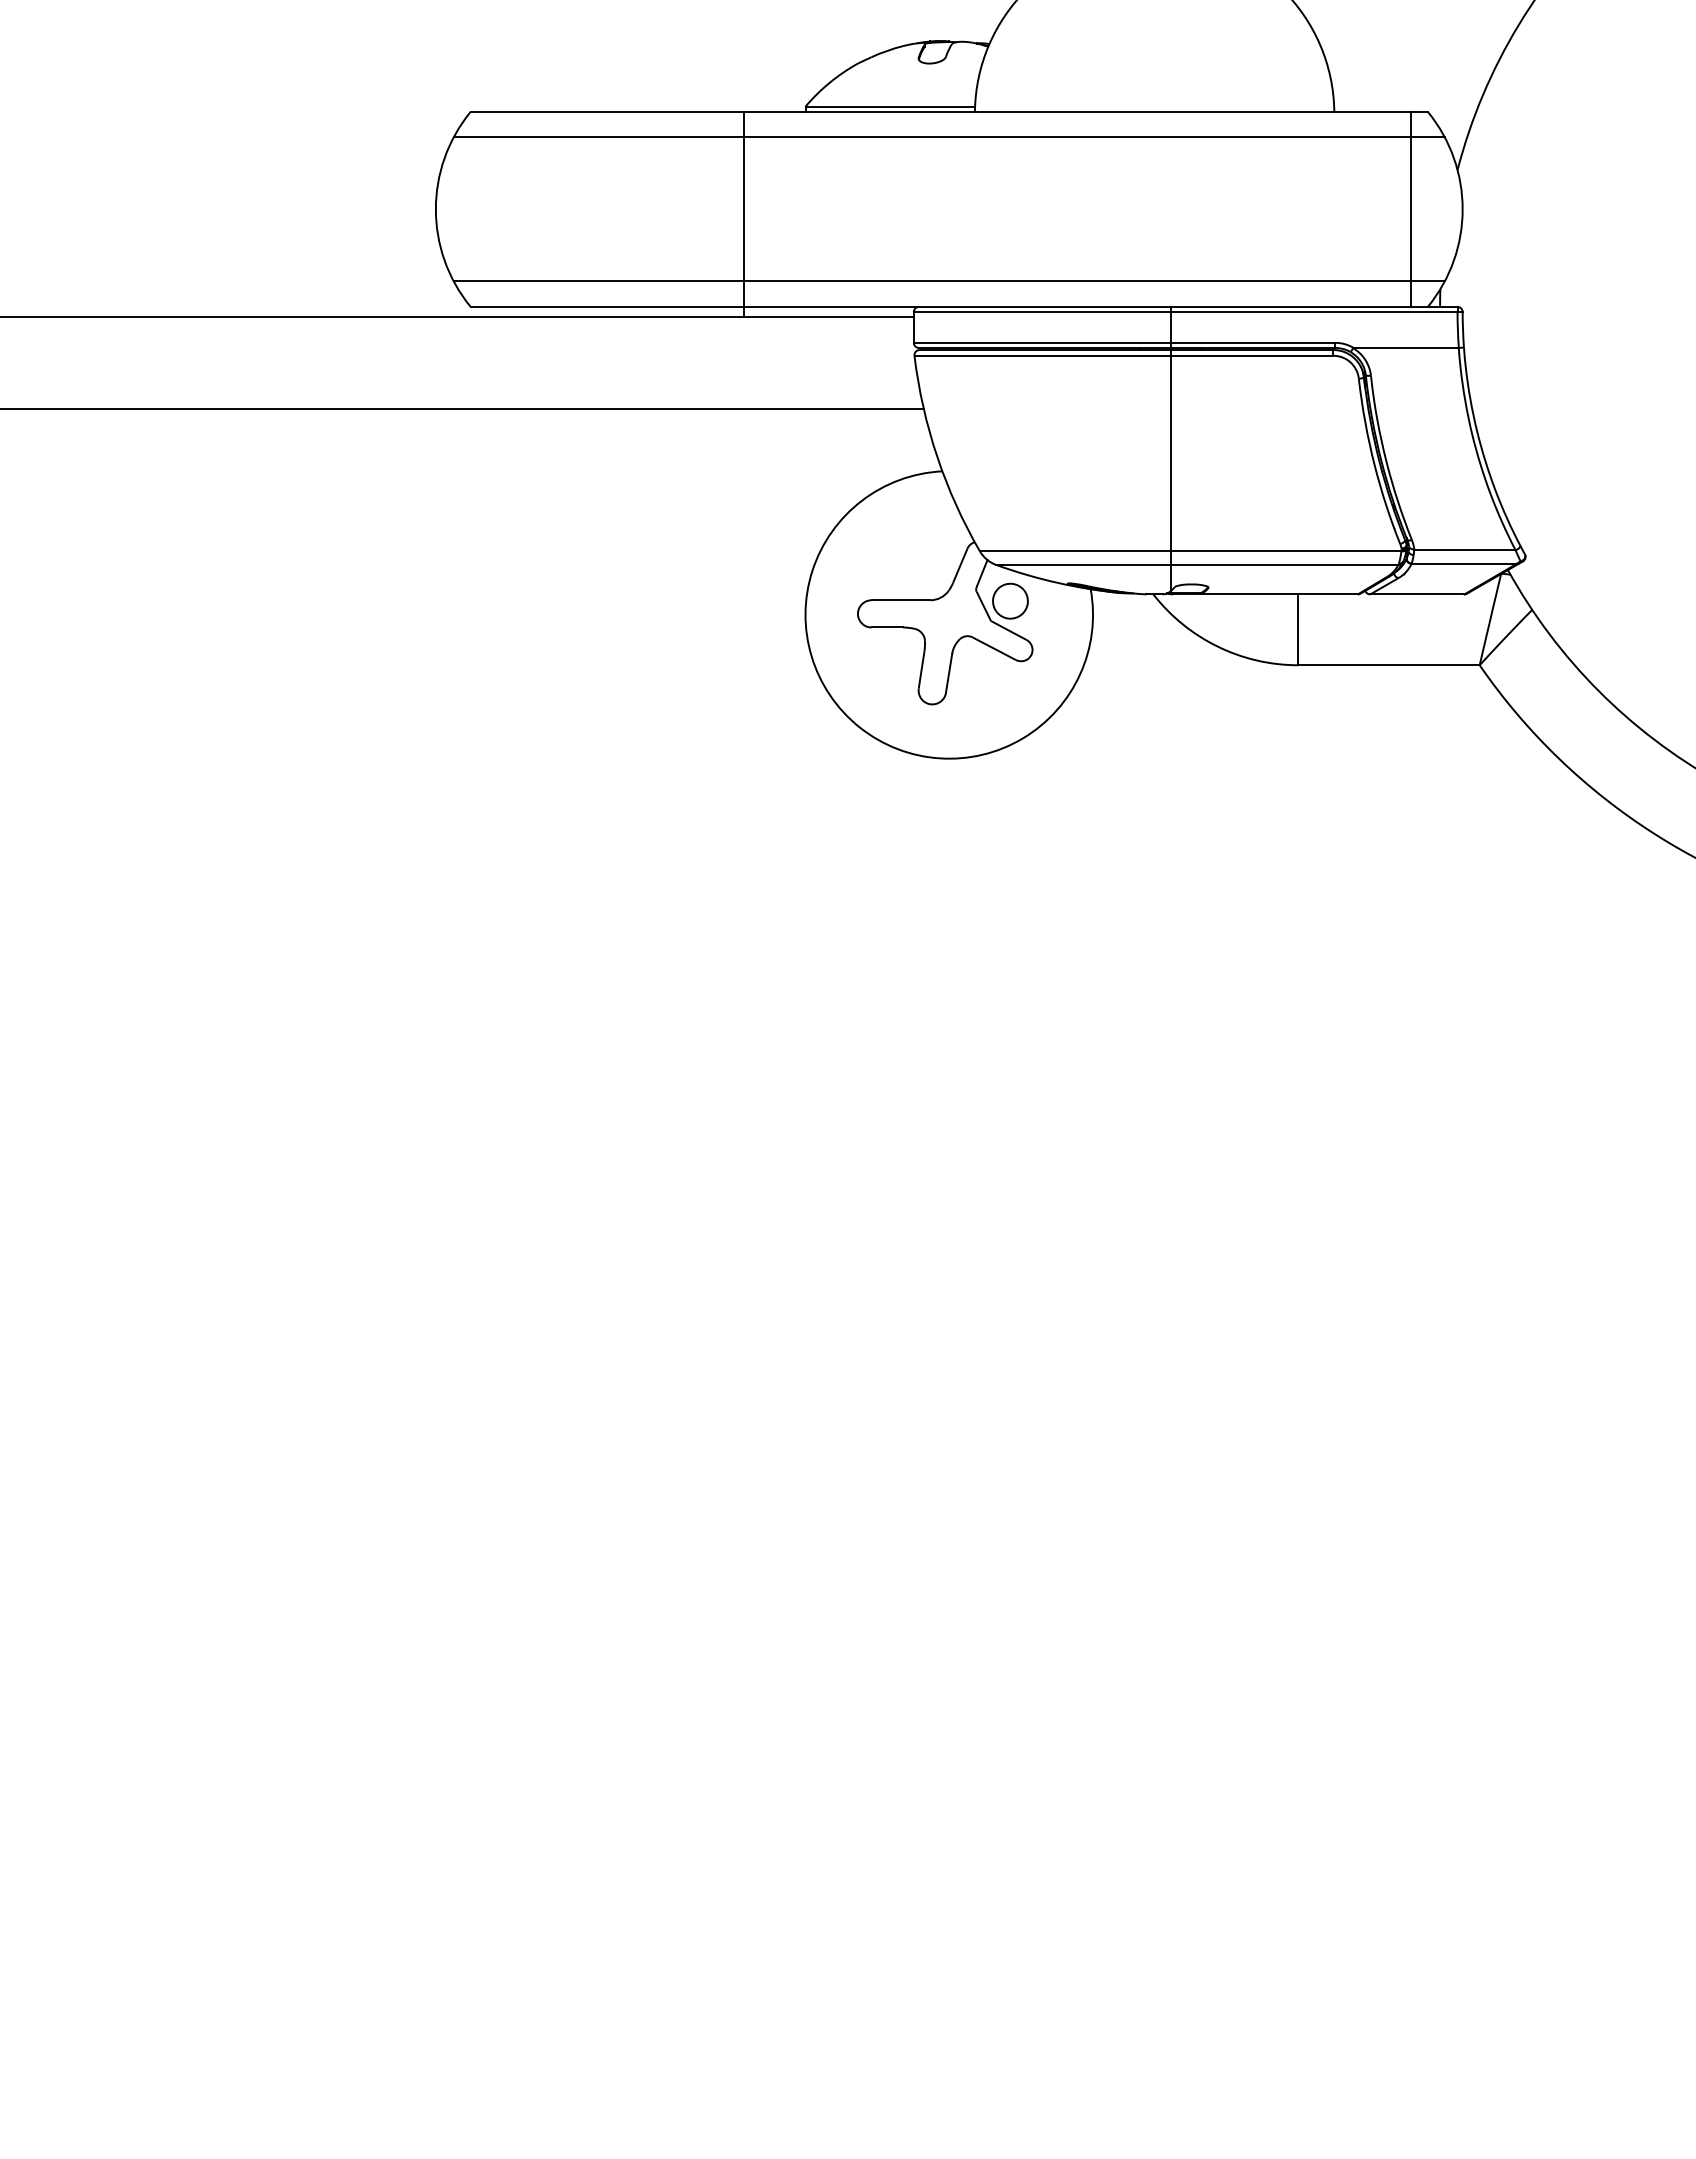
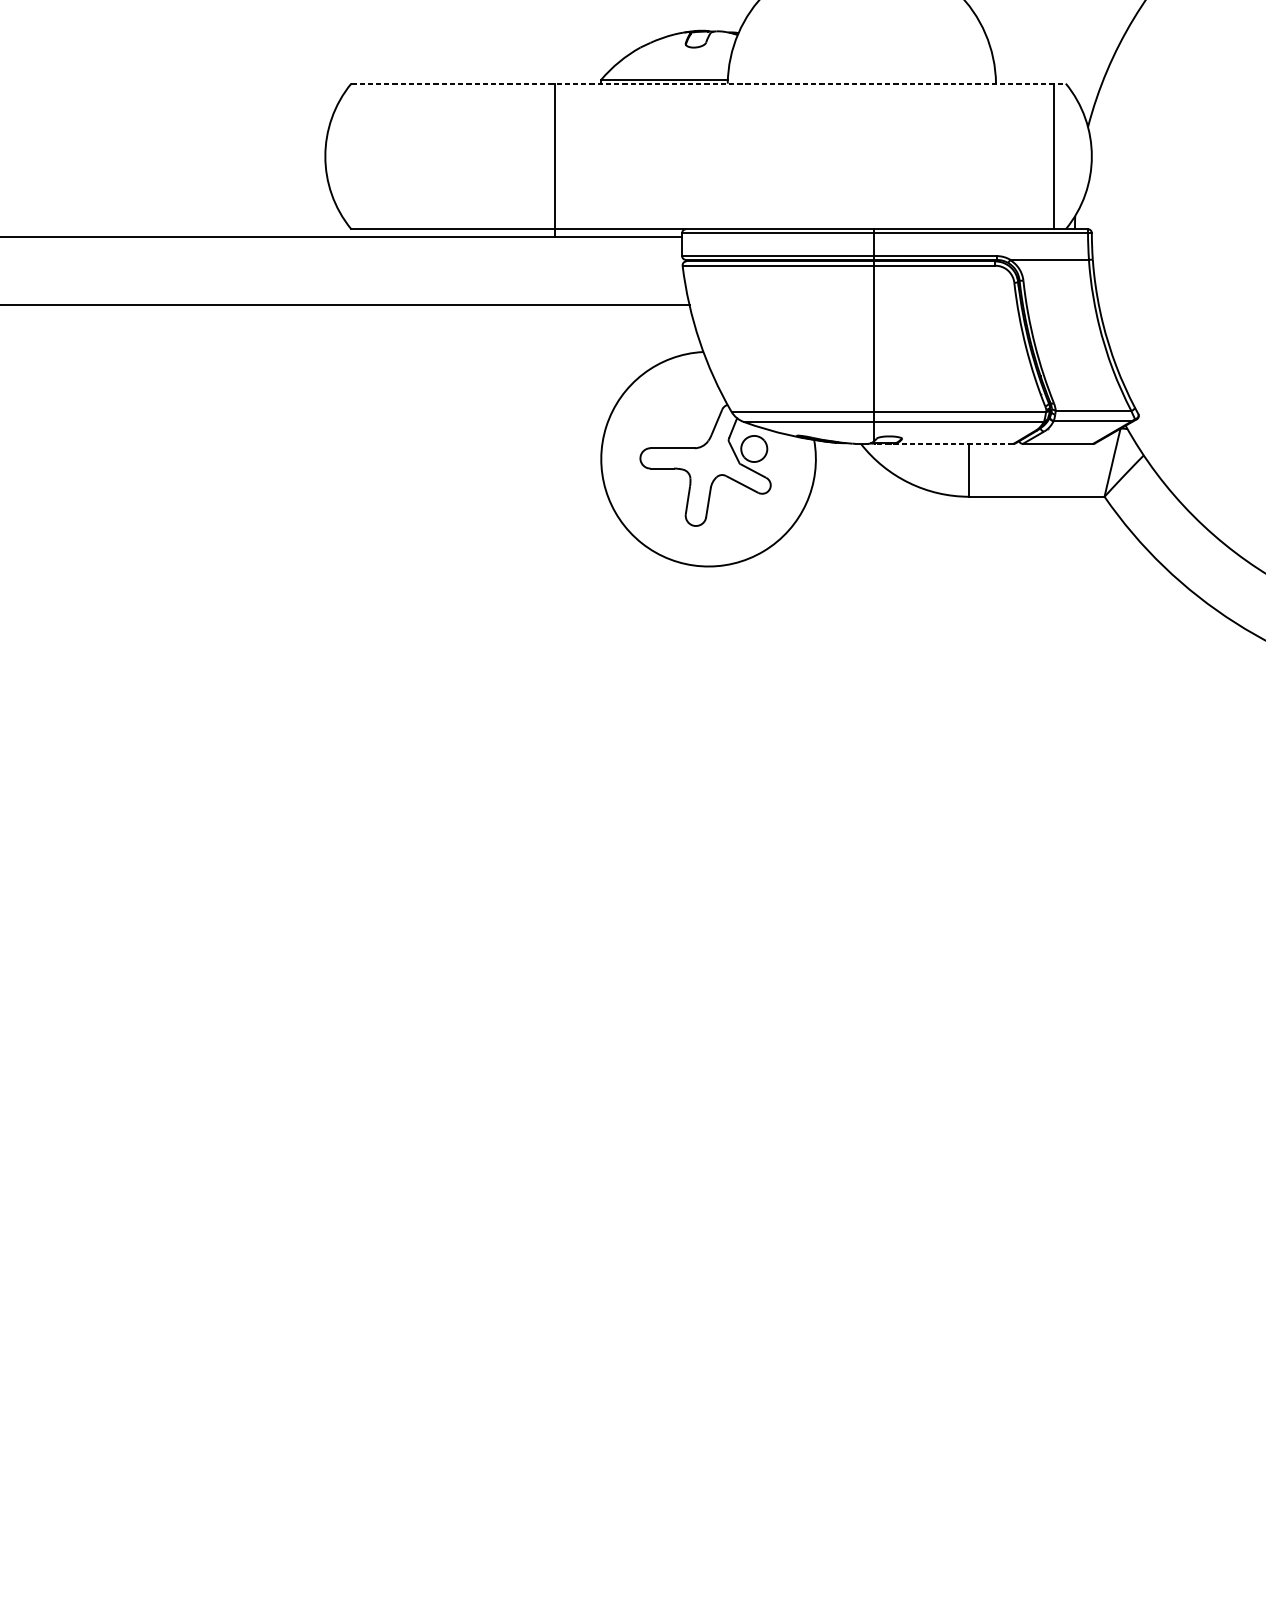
line: (949, 111) -> (708, 83), solid -> dashed
line: (948, 137) -> (708, 102), removed
line: (948, 281) -> (708, 210), removed
line: (1264, 594) -> (943, 443), solid -> dashed

